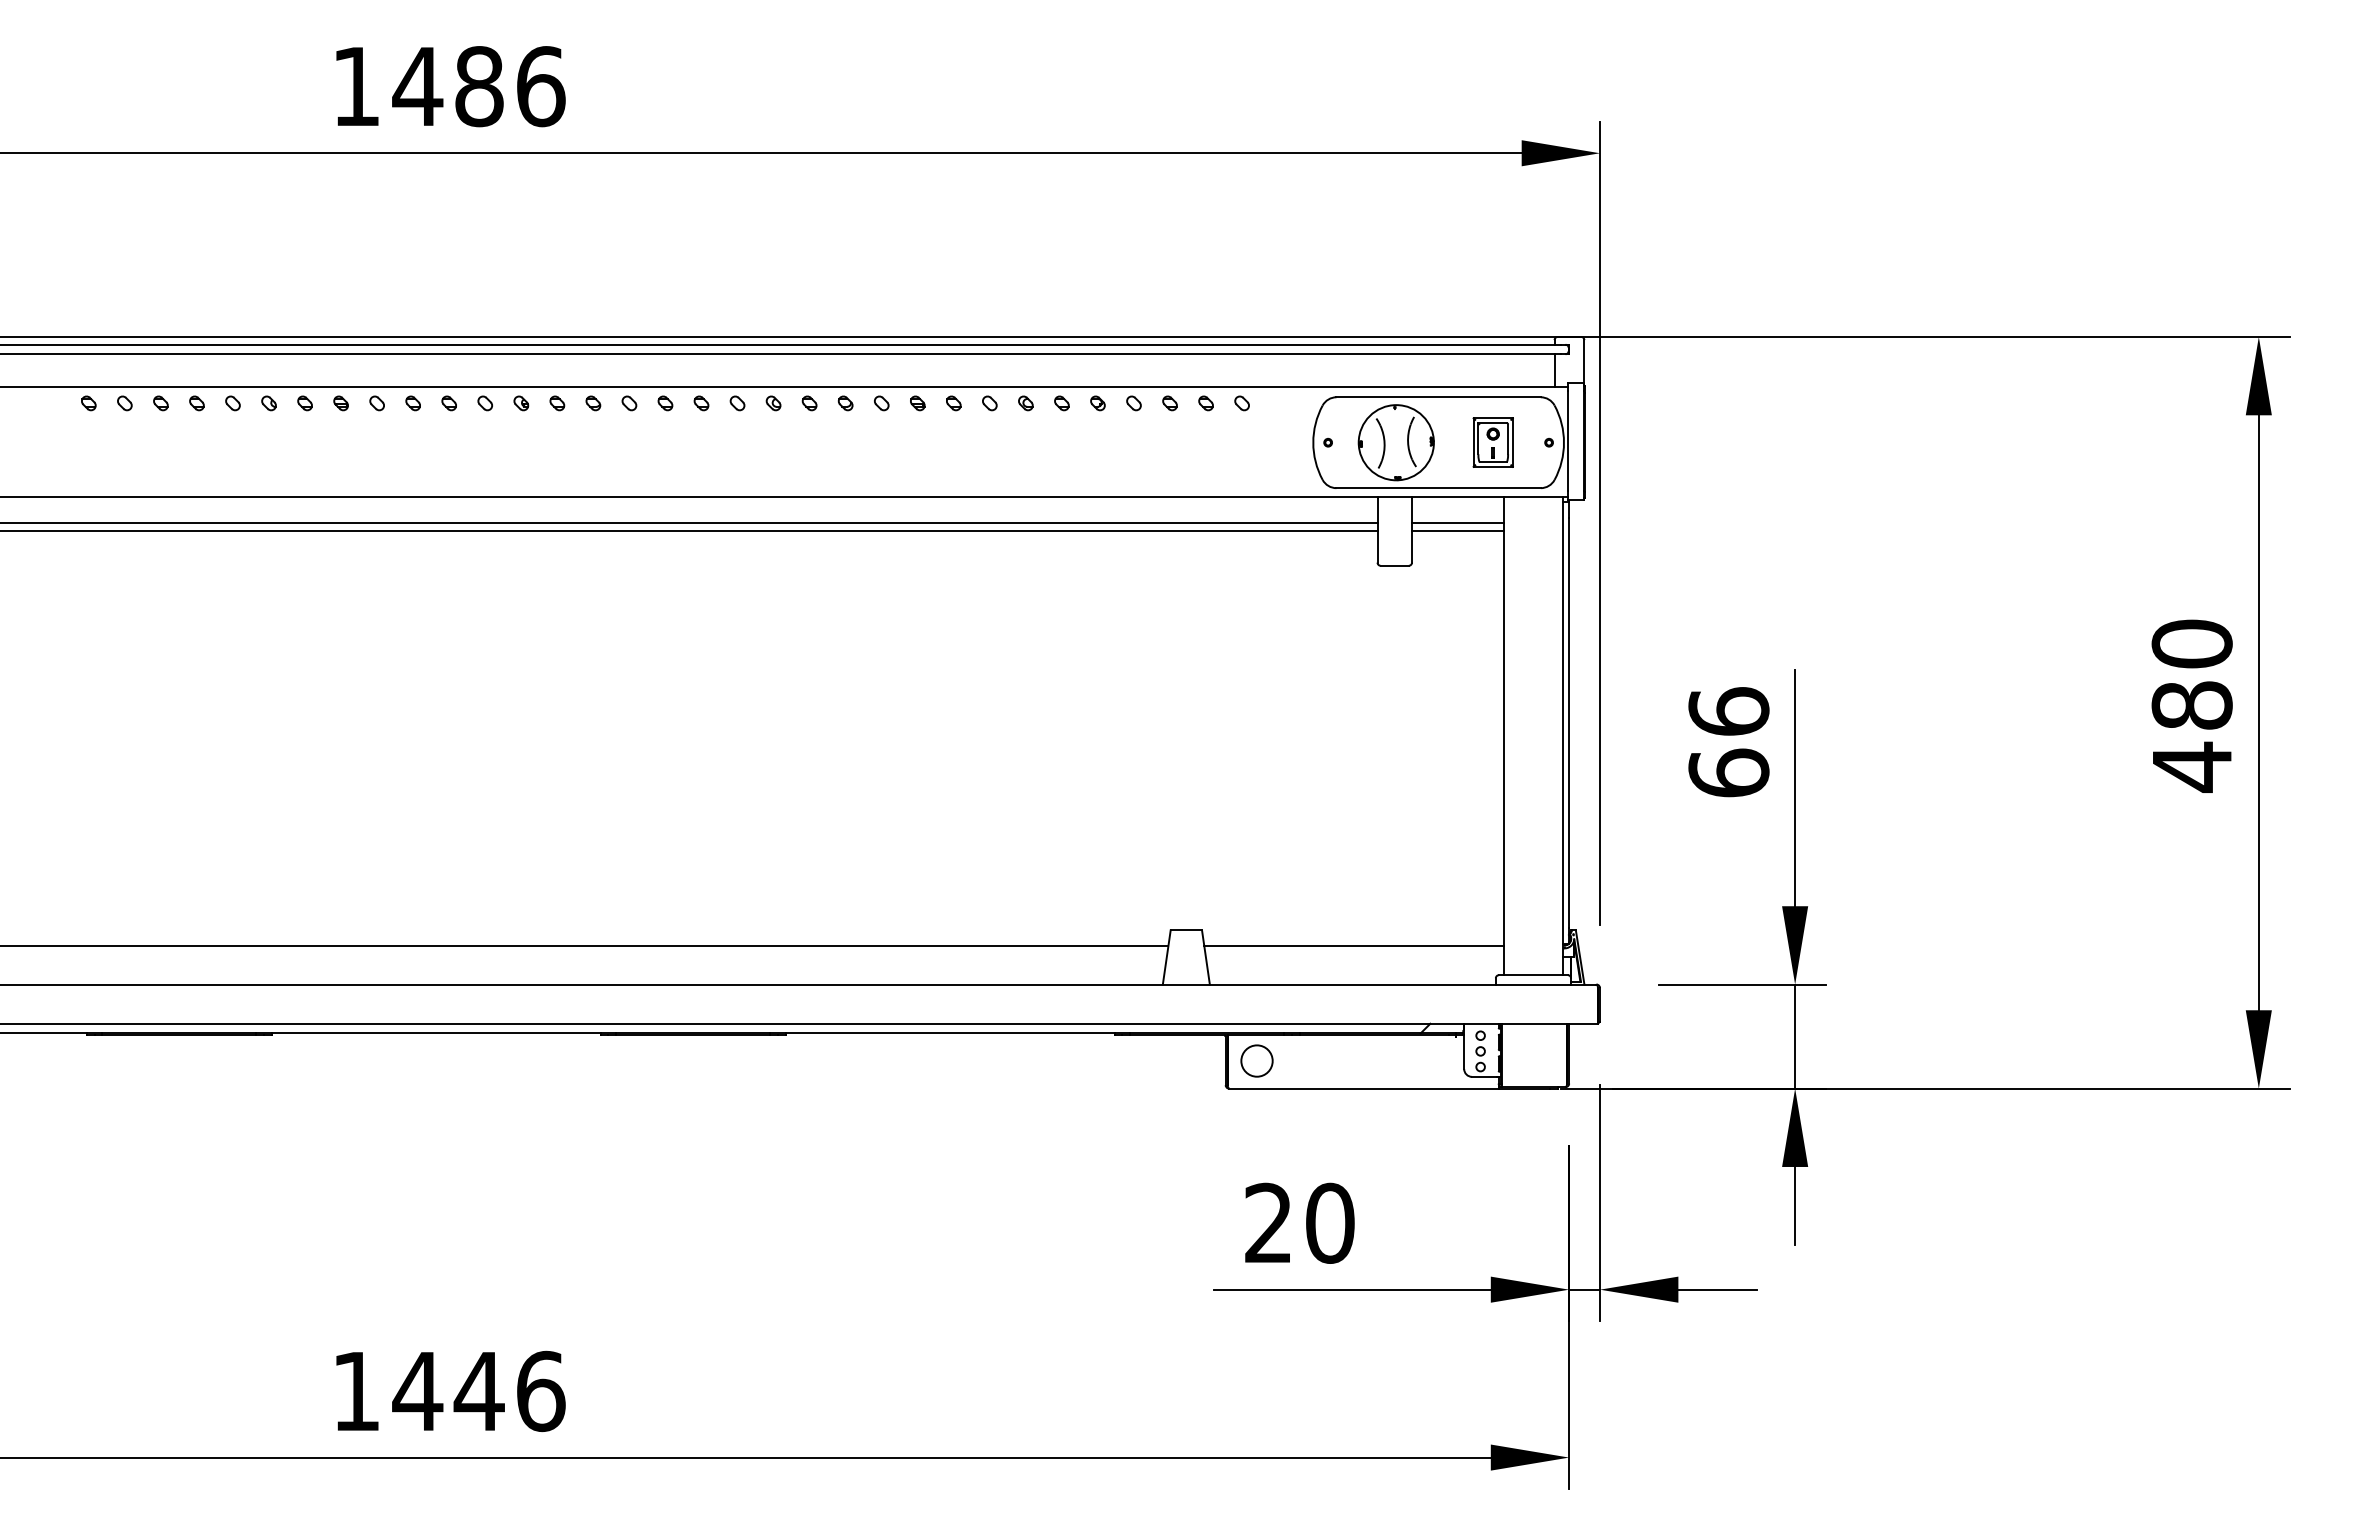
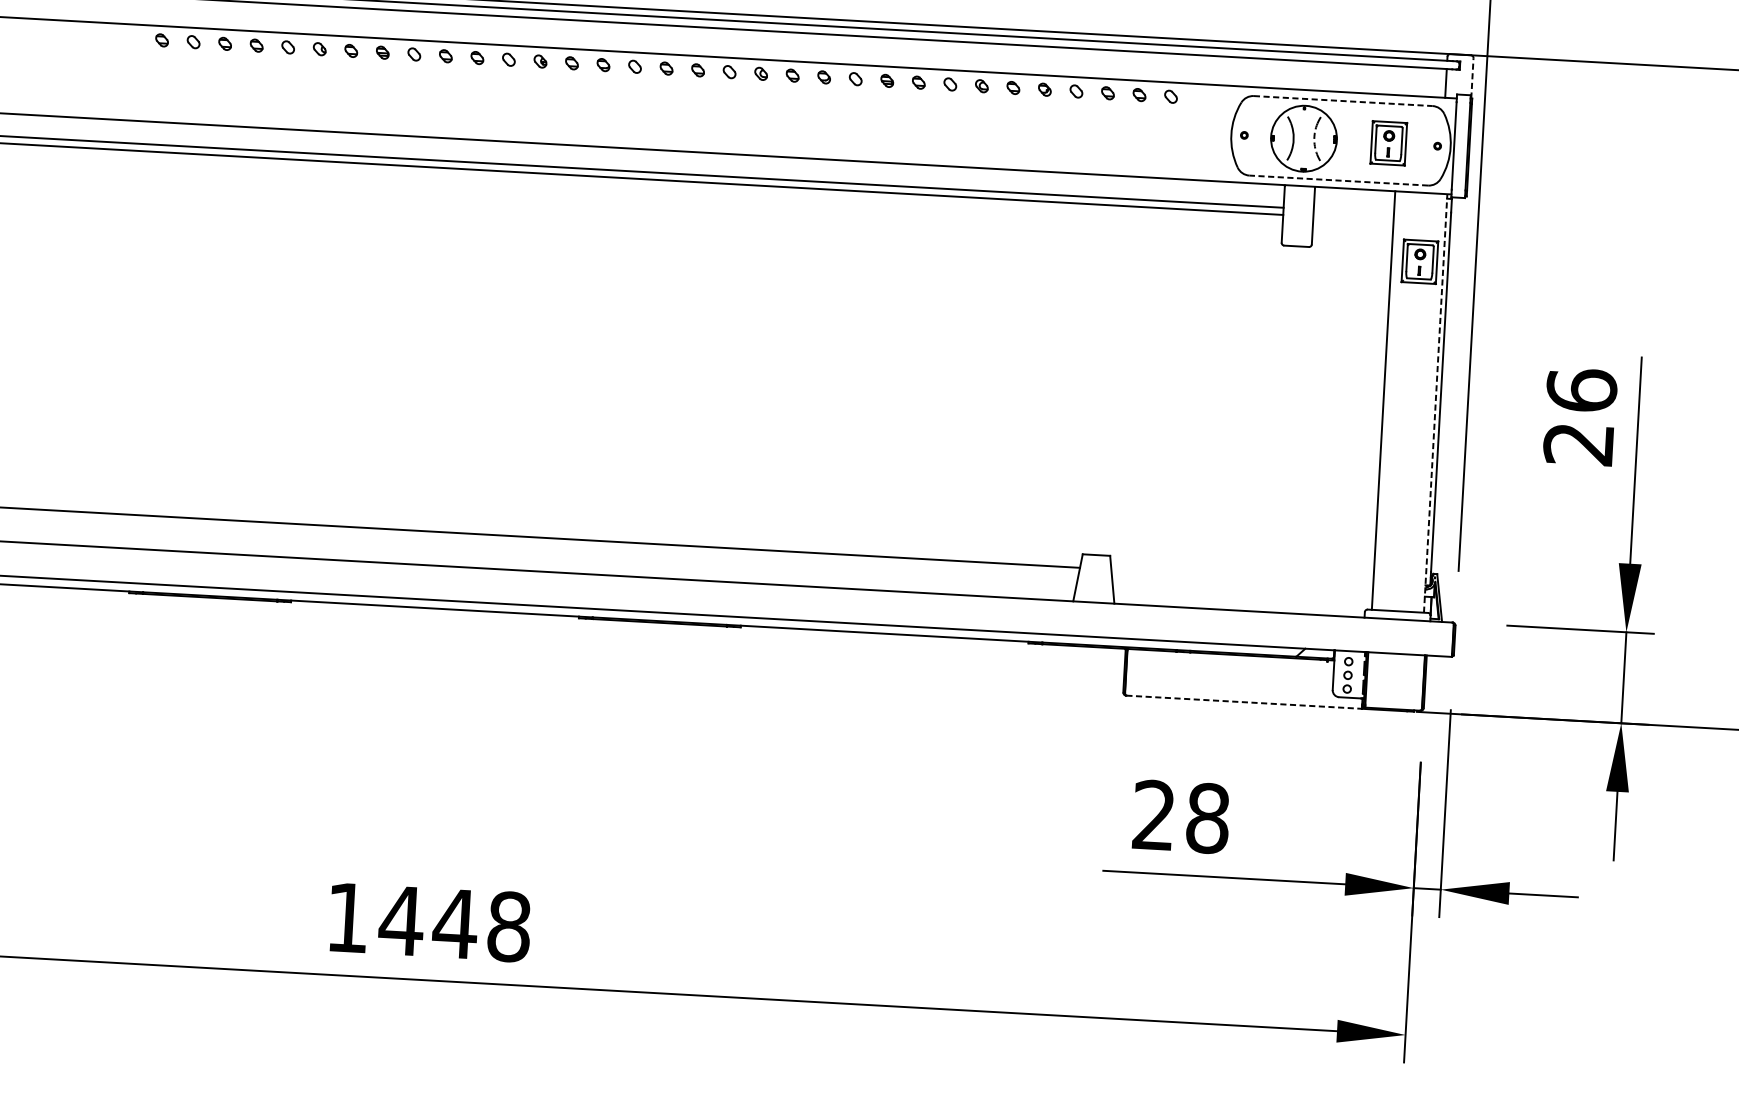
line: (1584, 362) -> (1472, 77), solid -> dashed
line: (1439, 397) -> (1343, 101), solid -> dashed
arc: (1408, 442) -> (1314, 139), solid -> dashed
line: (1438, 488) -> (1338, 180), solid -> dashed
line: (1457, 522) -> (1353, 211), removed
line: (1457, 530) -> (1353, 218), removed
part: (1535, 575) -> (1419, 261), added
line: (1563, 735) -> (1435, 403), solid -> dashed
text: (1728, 772) -> (1578, 443), 66 -> 26
line: (1353, 945) -> (1241, 576), removed
circle: (1256, 1060) -> (1151, 672), removed
line: (1364, 1088) -> (1244, 702), solid -> dashed
text: (1330, 1223) -> (1208, 818), 20 -> 28
text: (541, 1390) -> (509, 926), 1446 -> 1448

